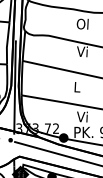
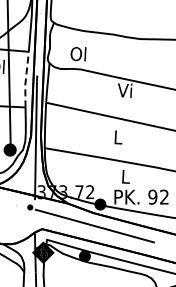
text: (82, 24) -> (78, 54), moved
line: (7, 43) -> (25, 79), solid -> dashed
text: (82, 116) -> (125, 176), Vi -> L

